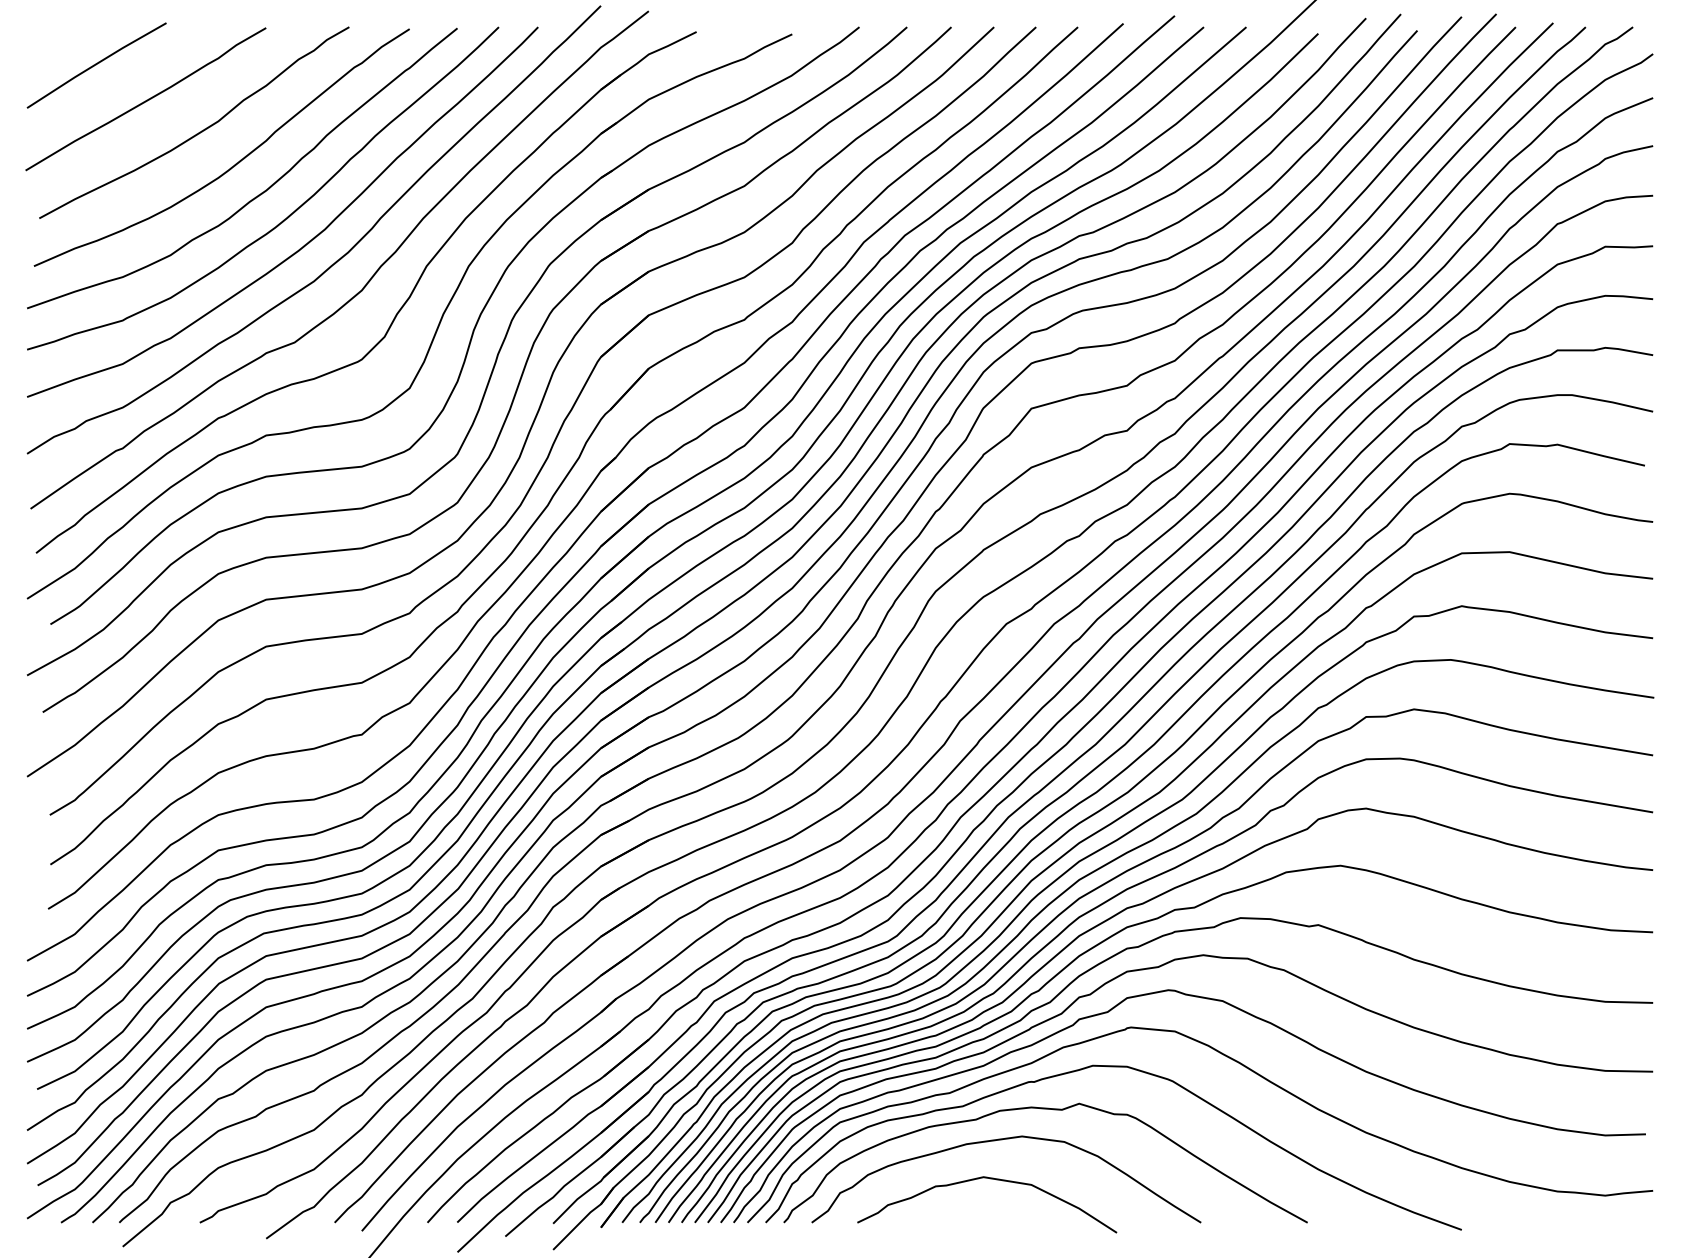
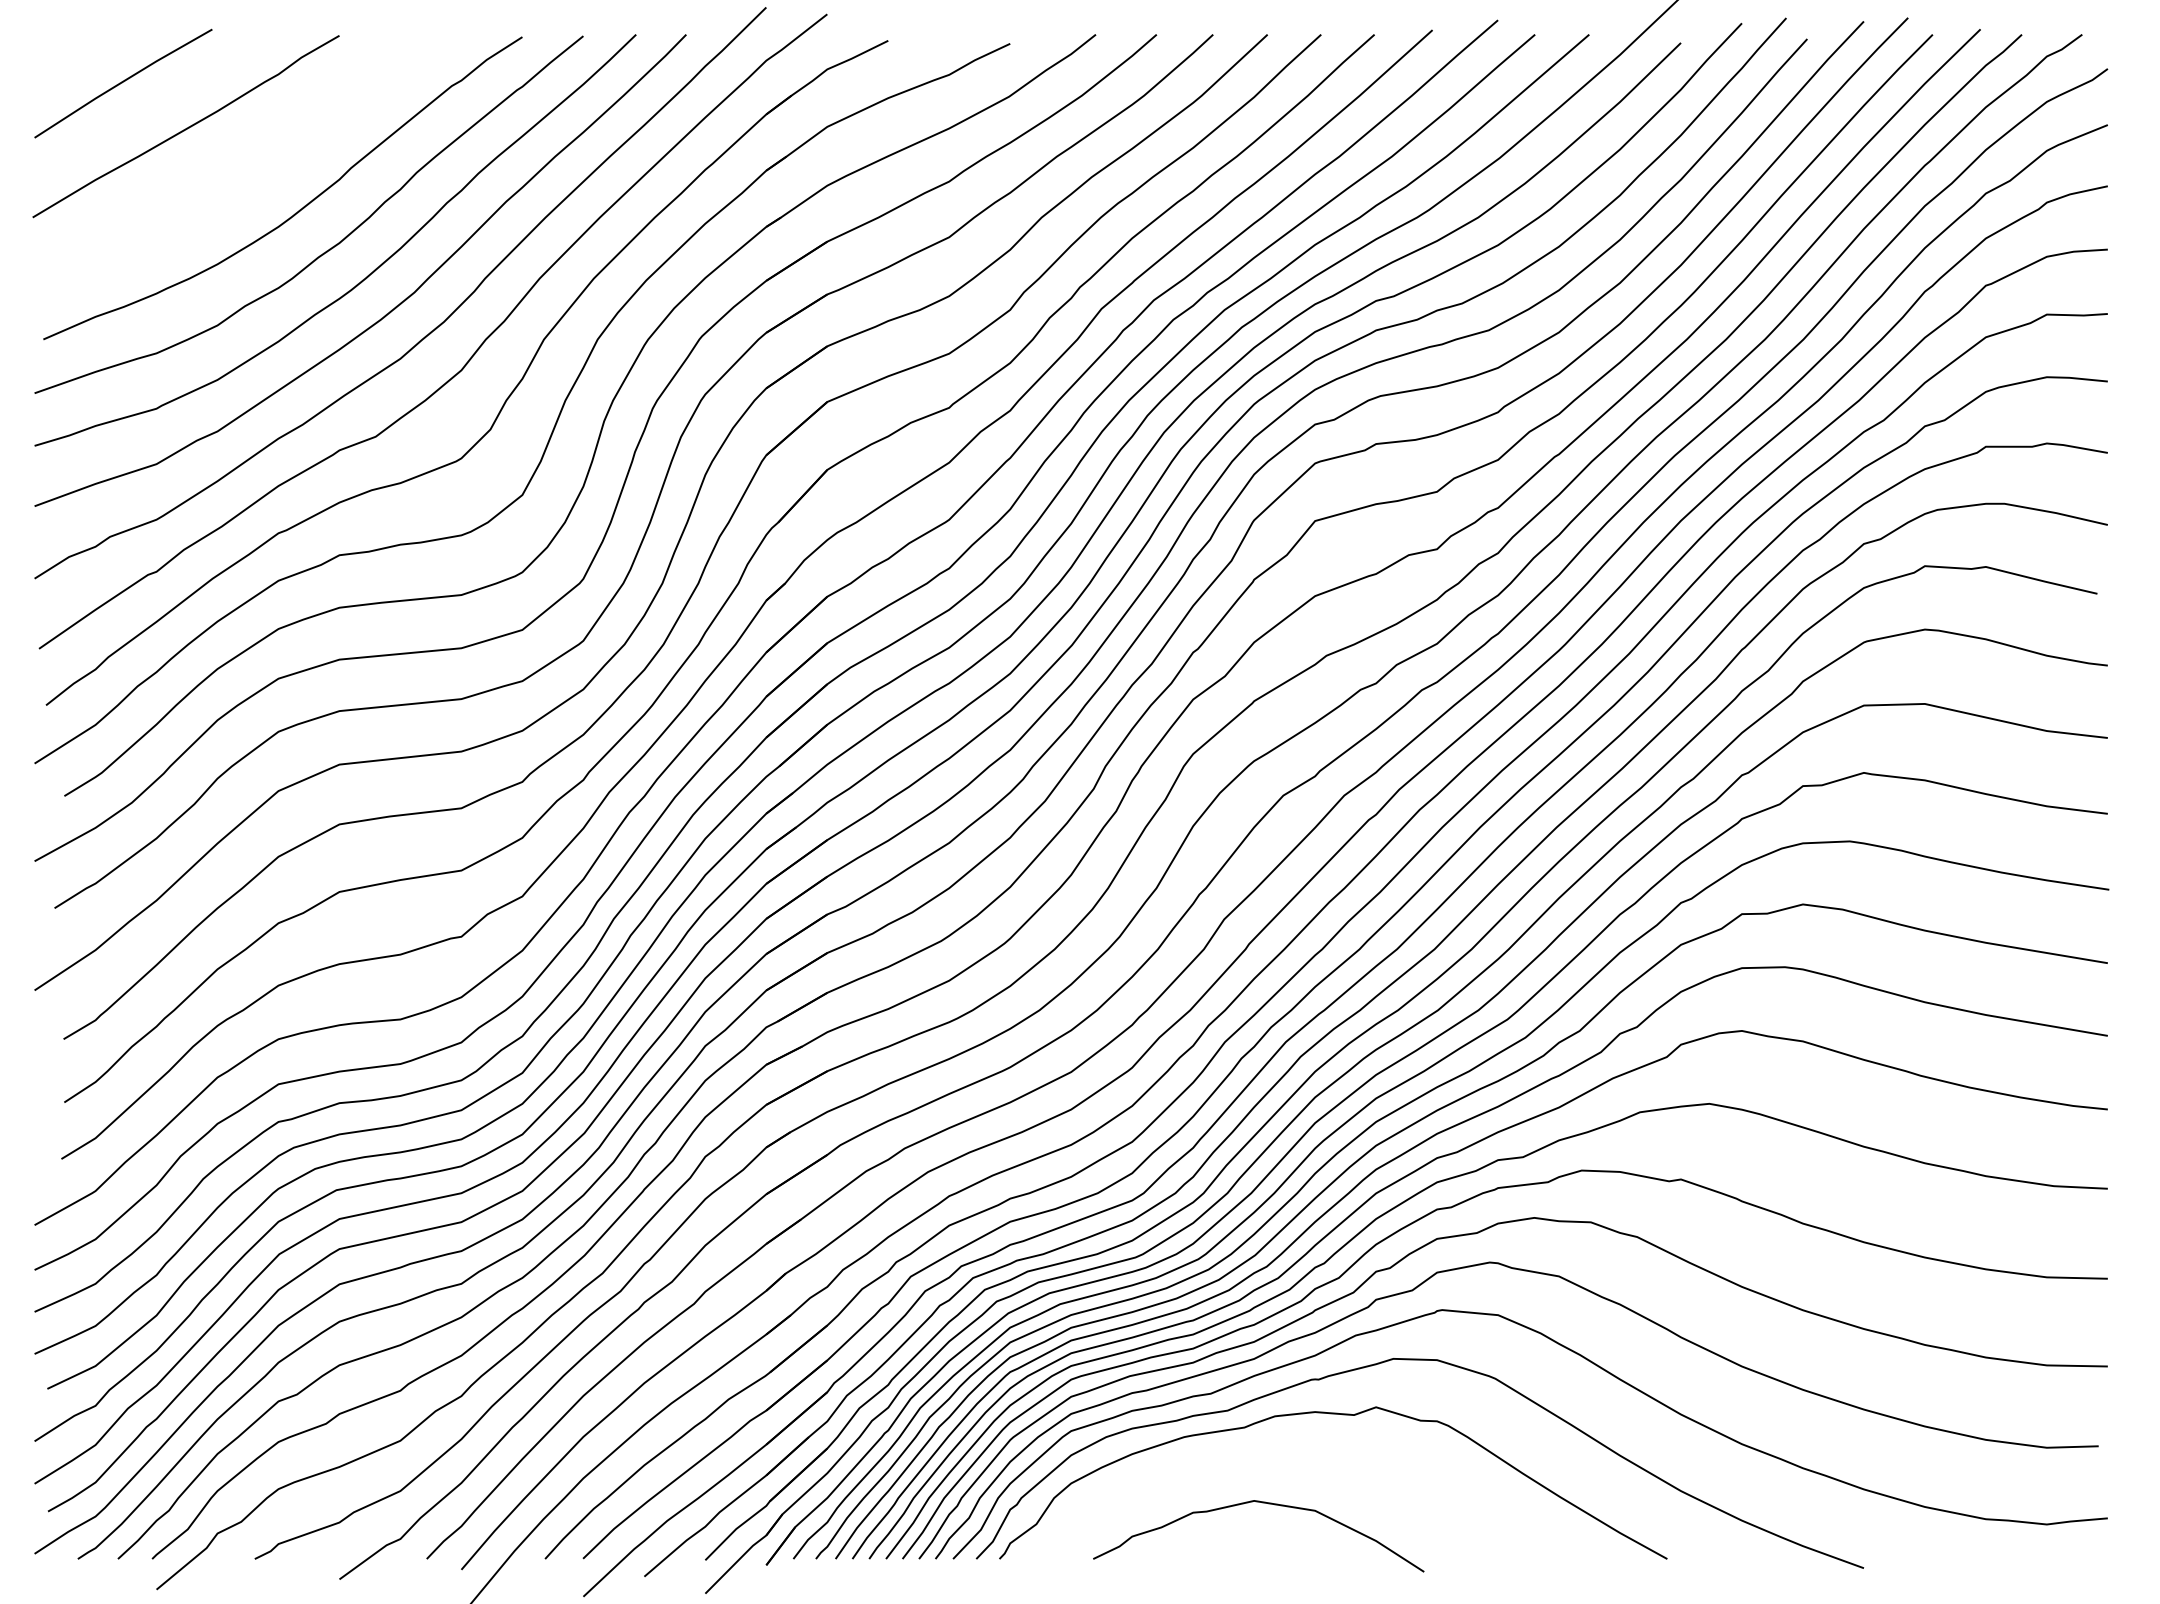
curve: (200, 131) -> (255, 167), removed
curve: (998, 1140) -> (1273, 1454), removed

